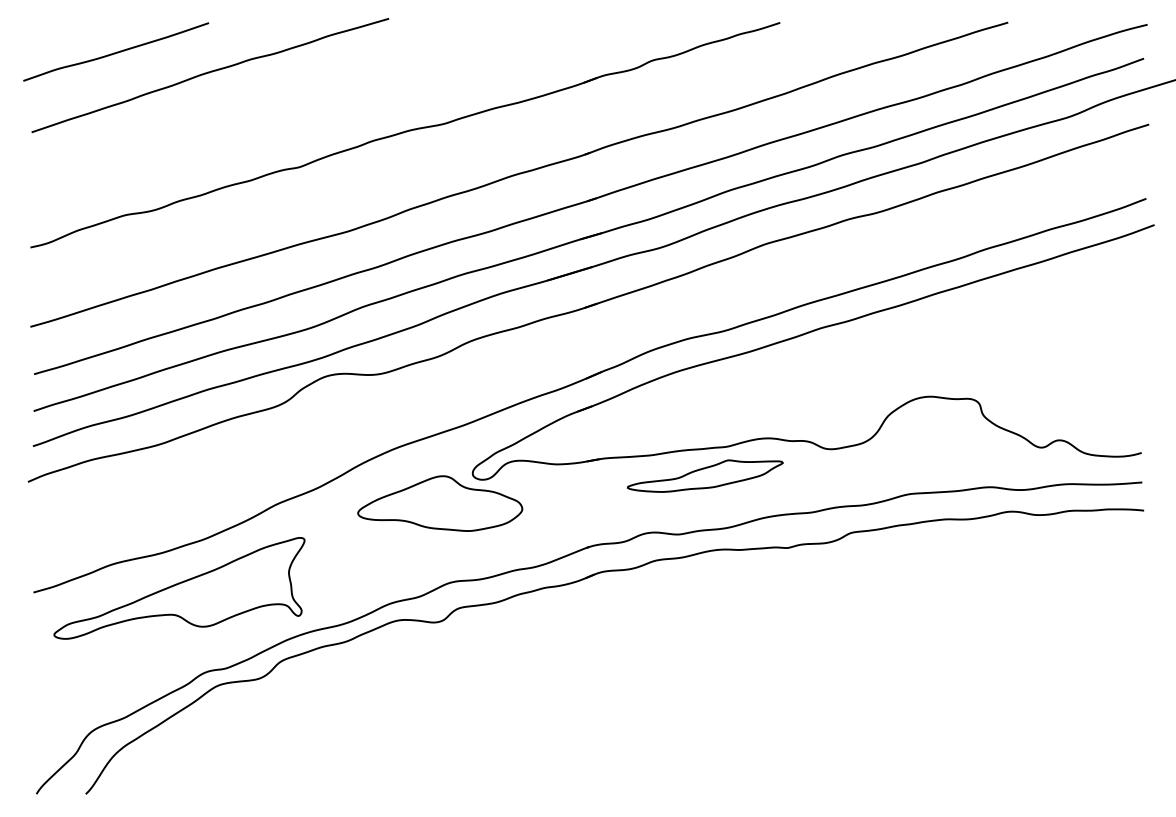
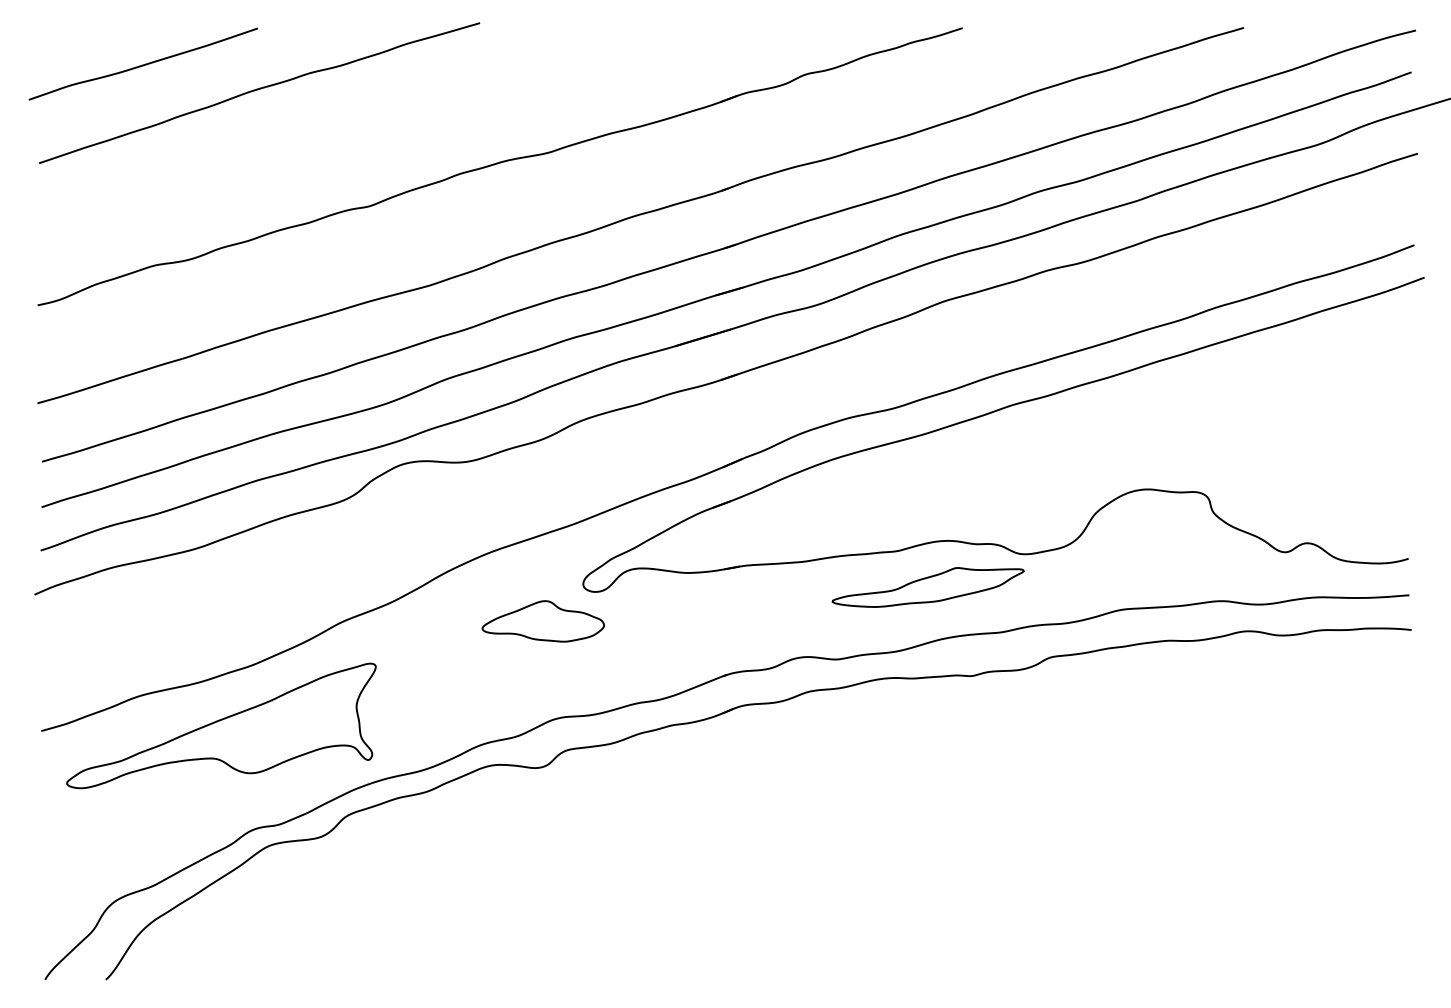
part: (704, 476) -> (927, 587), moved
part: (440, 503) -> (543, 621), size x0.6

